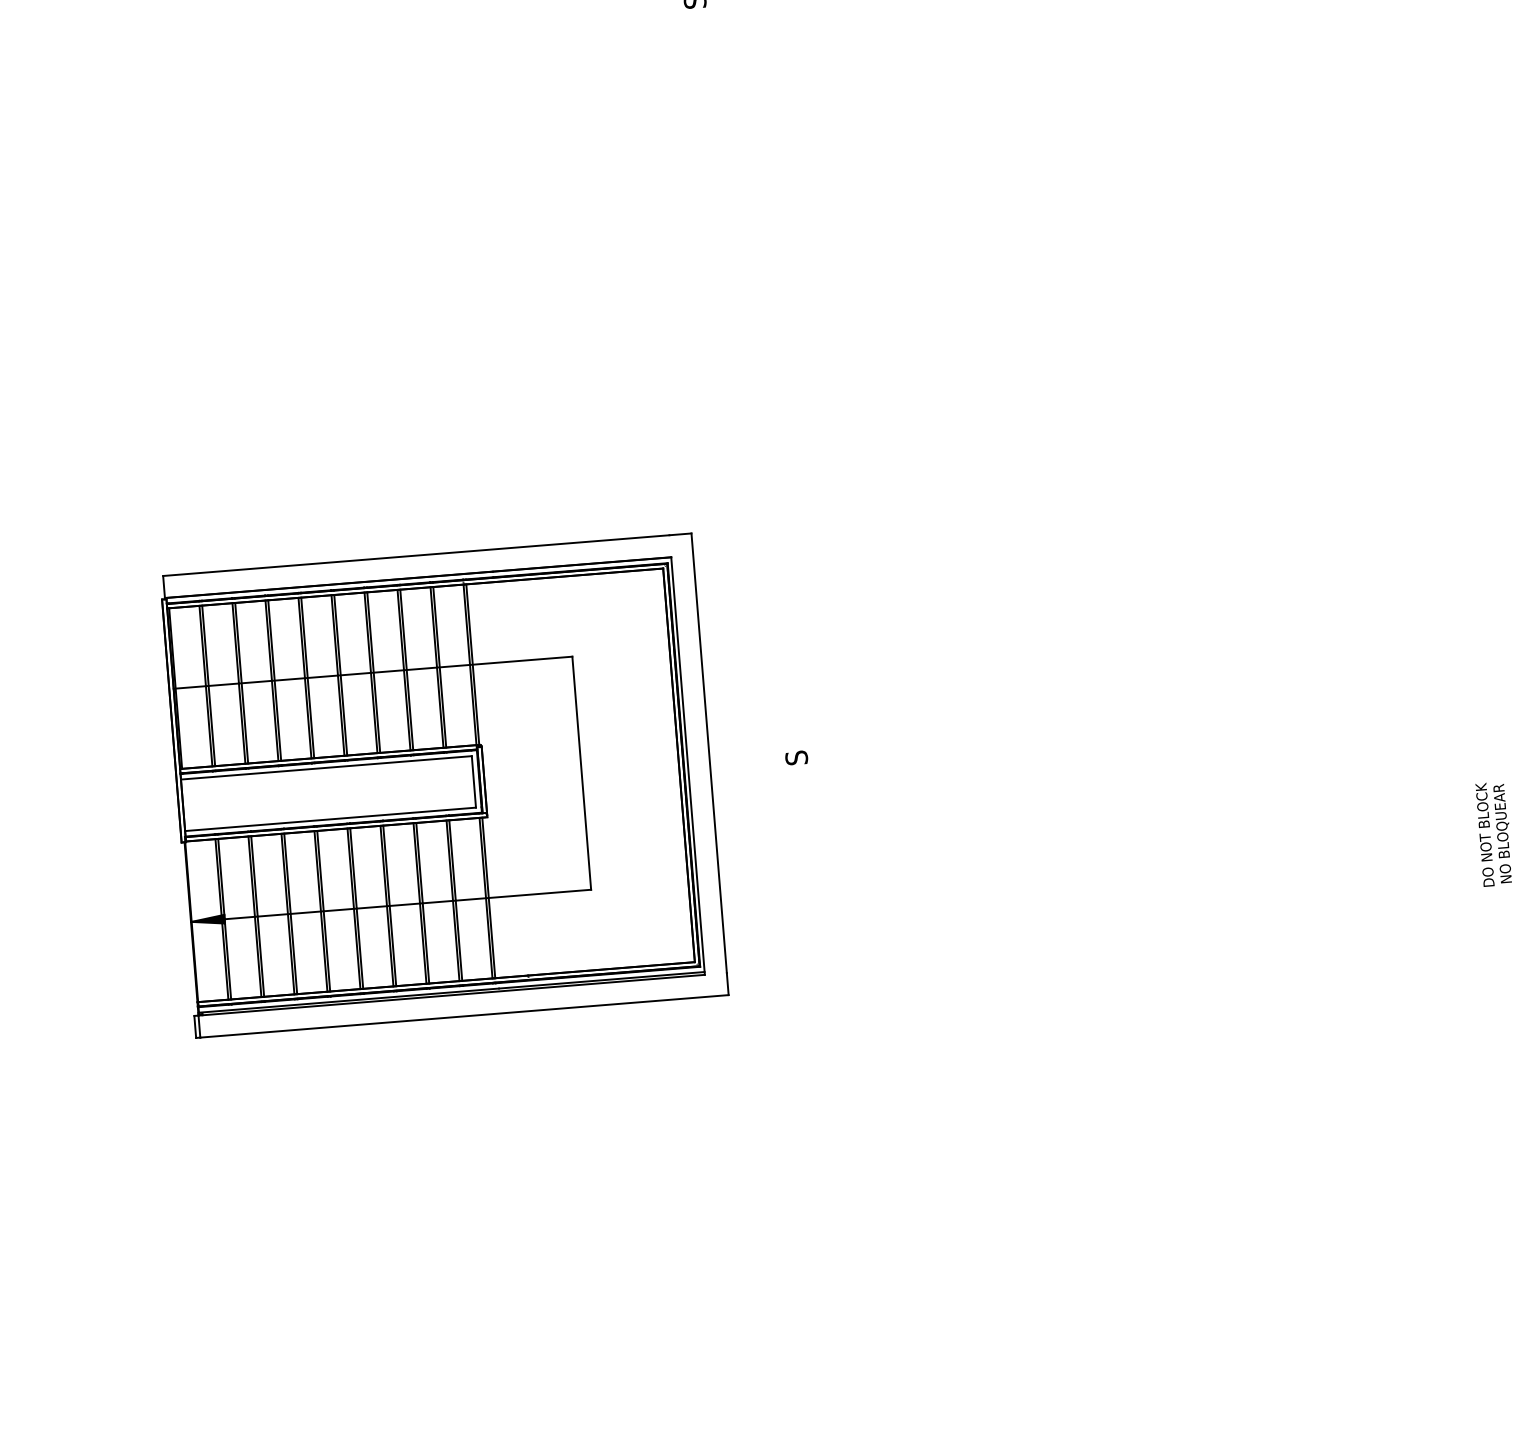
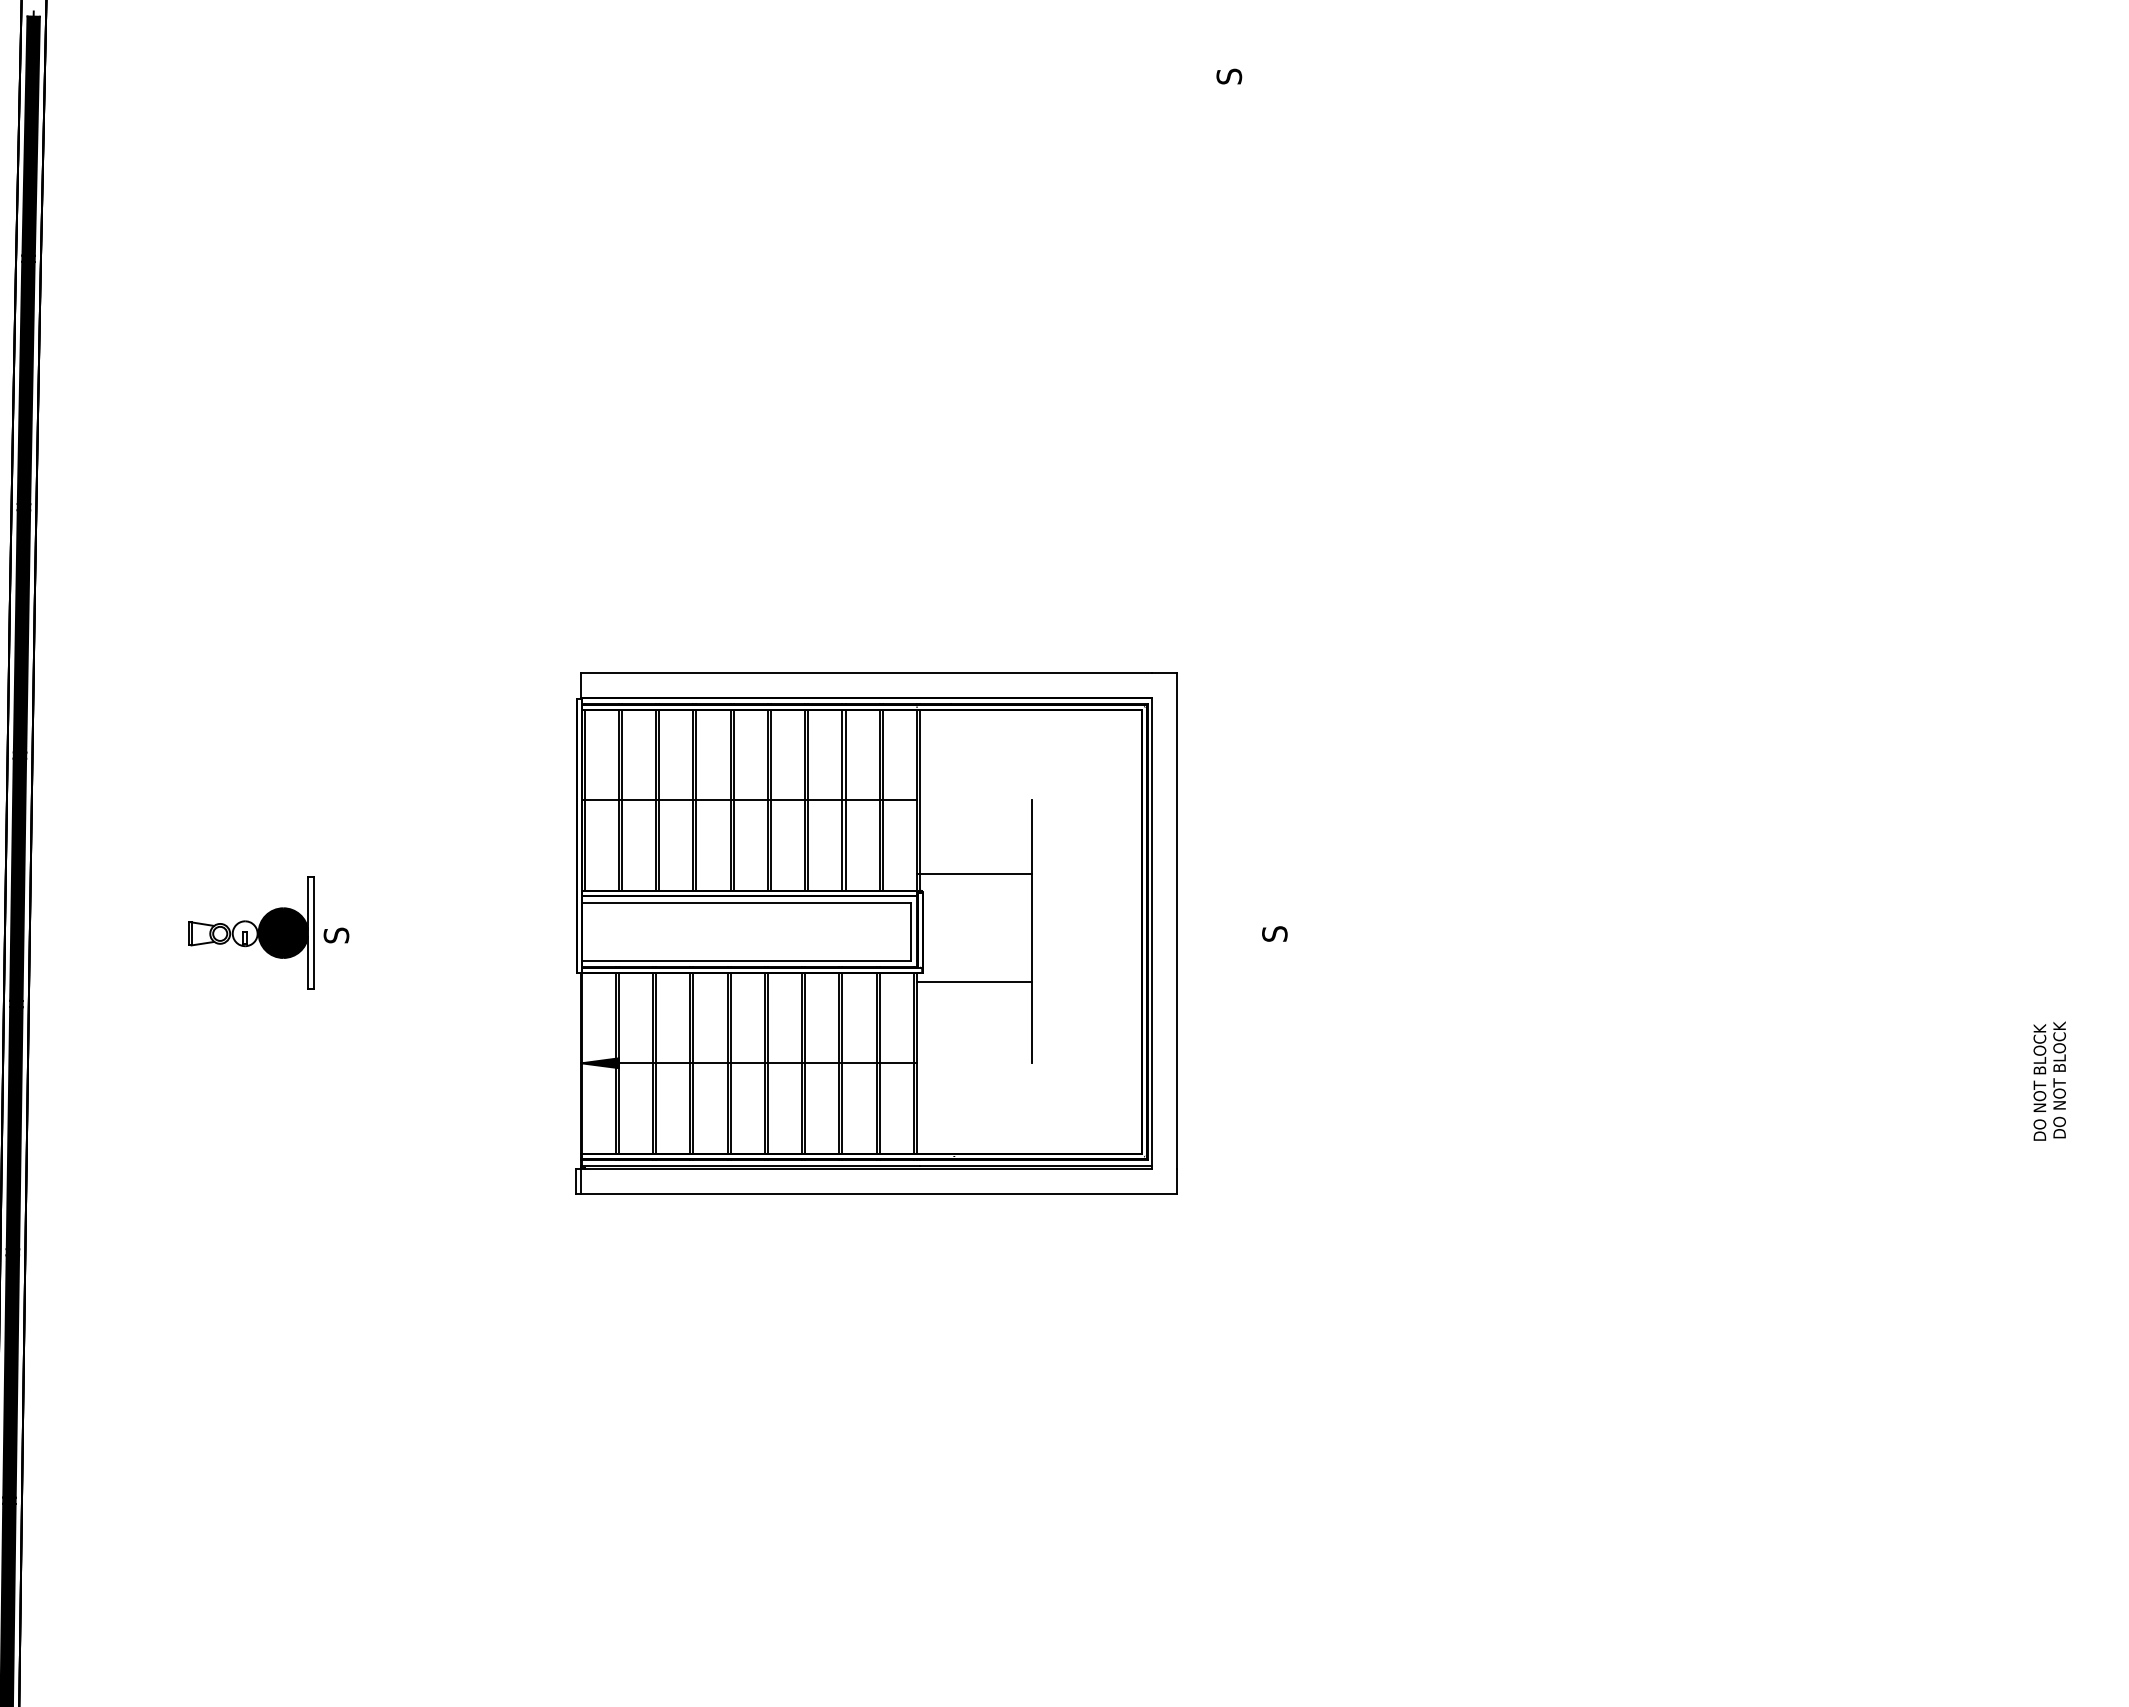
line: (521, 661) -> (974, 874), moved
text: (1503, 829) -> (2060, 1078), NO BLOQUEAR -> DO NOT BLOCK
line: (539, 894) -> (974, 982), moved

